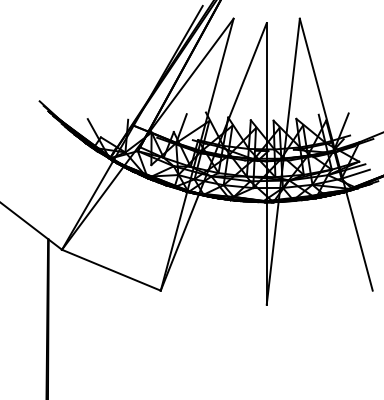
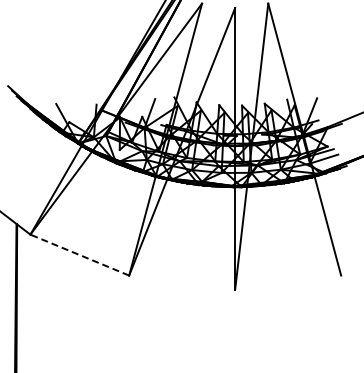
line: (110, 270) -> (78, 255), solid -> dashed

